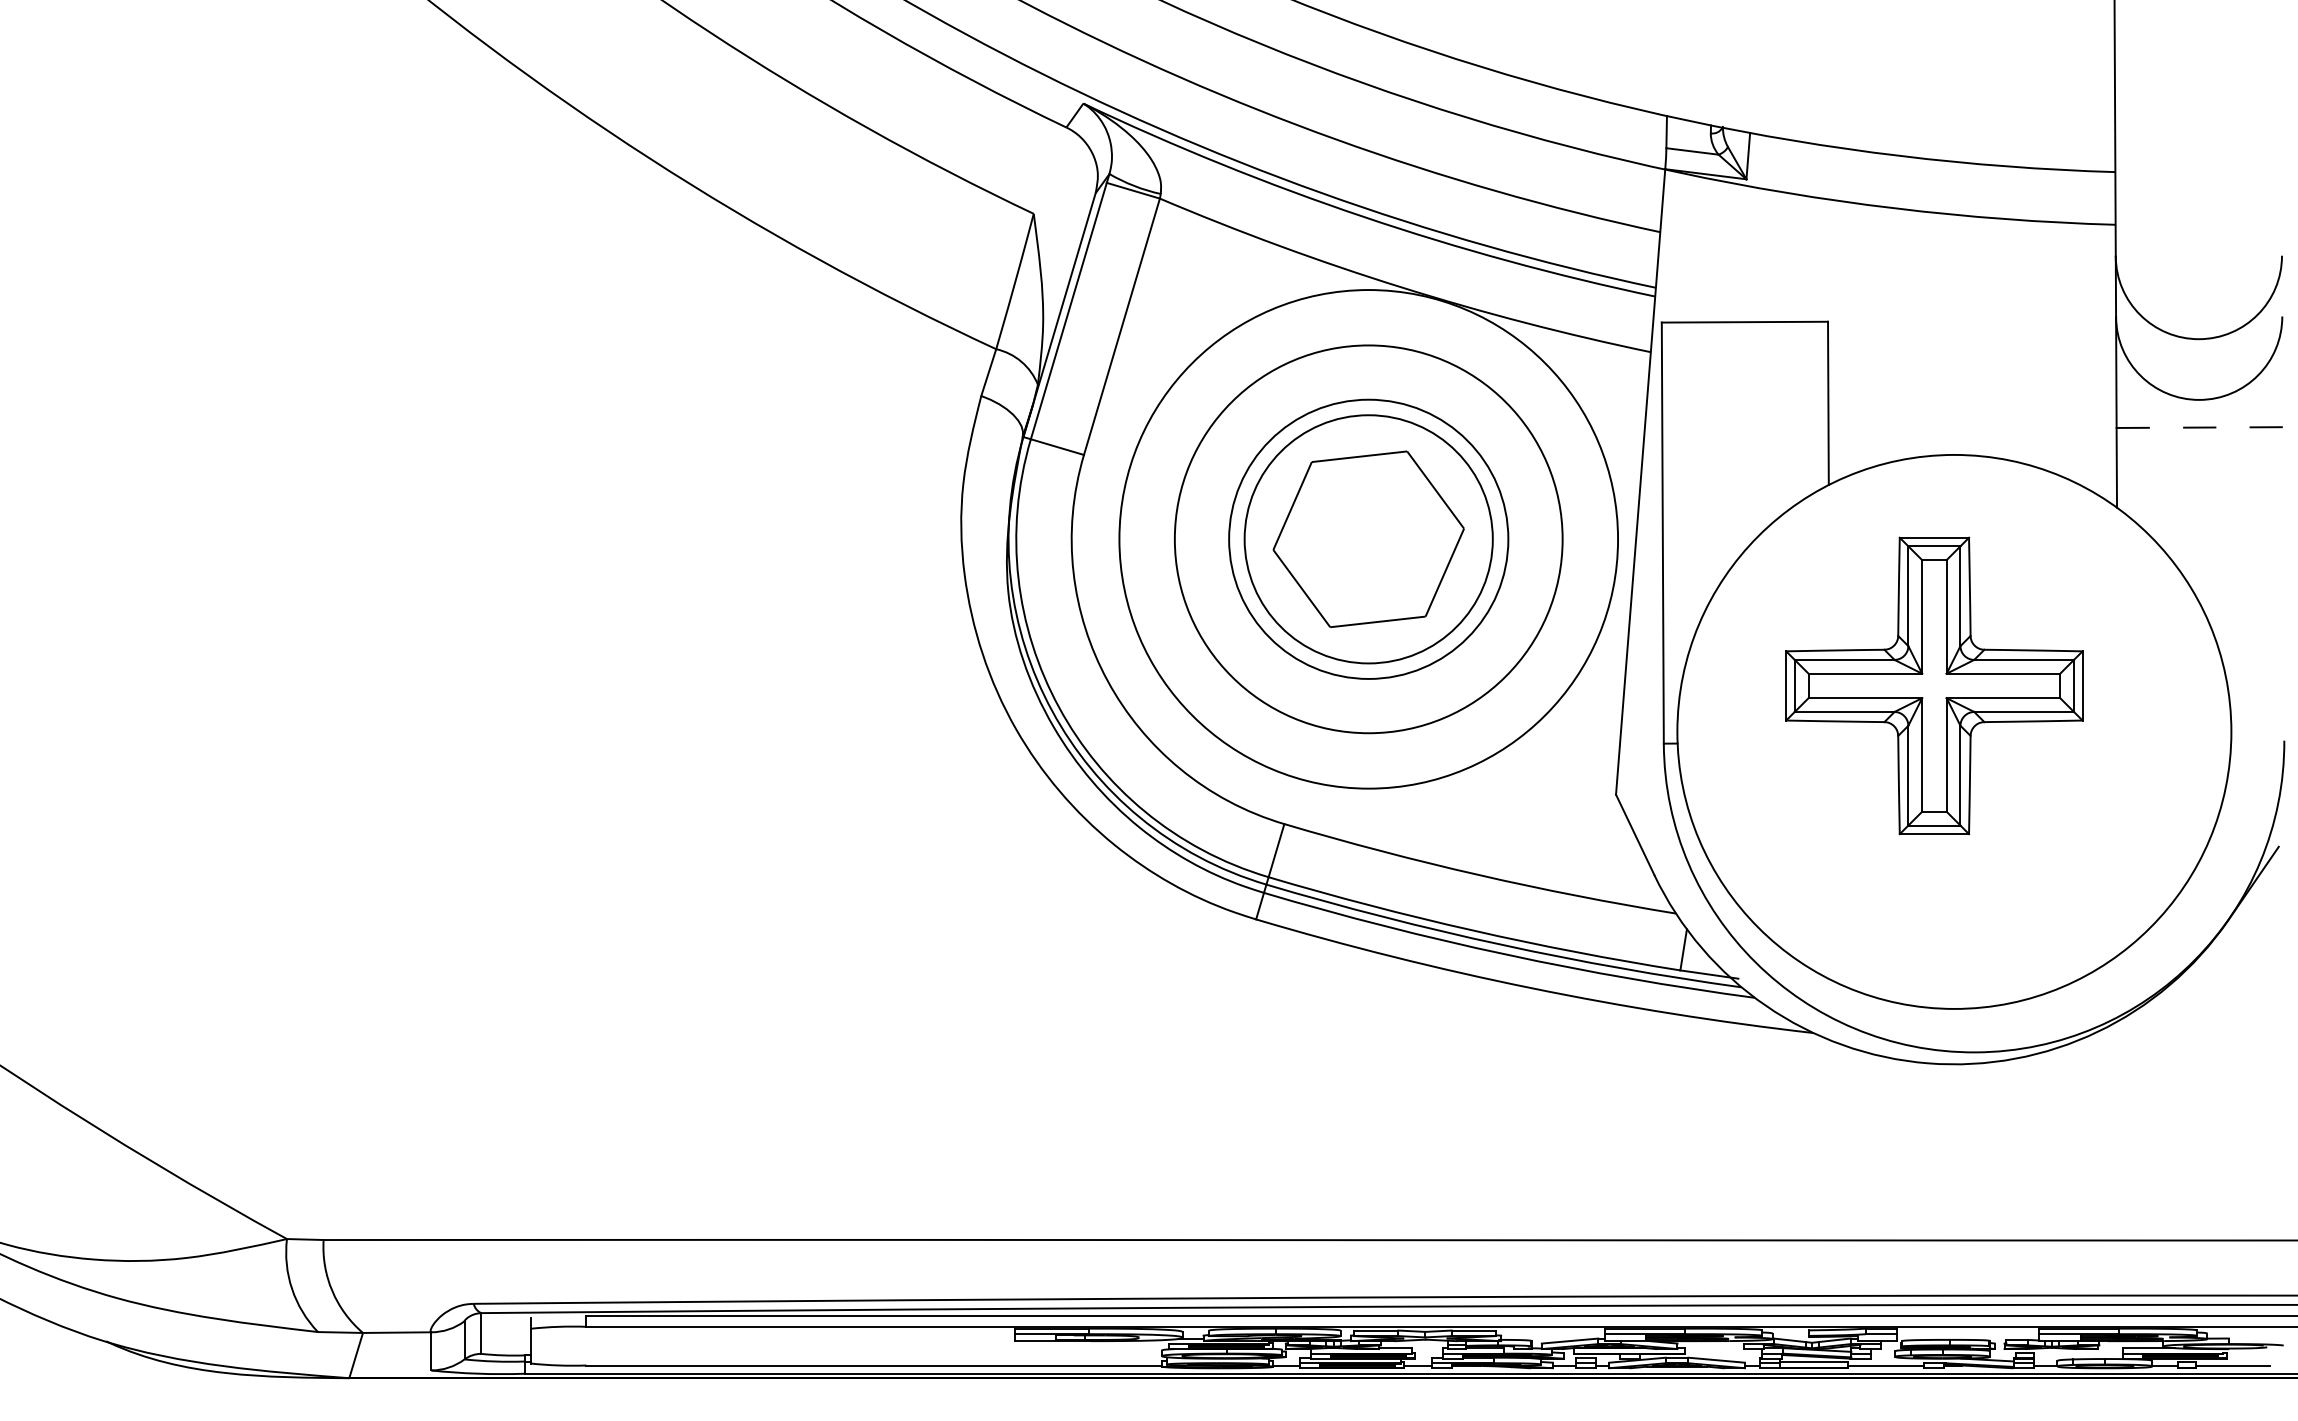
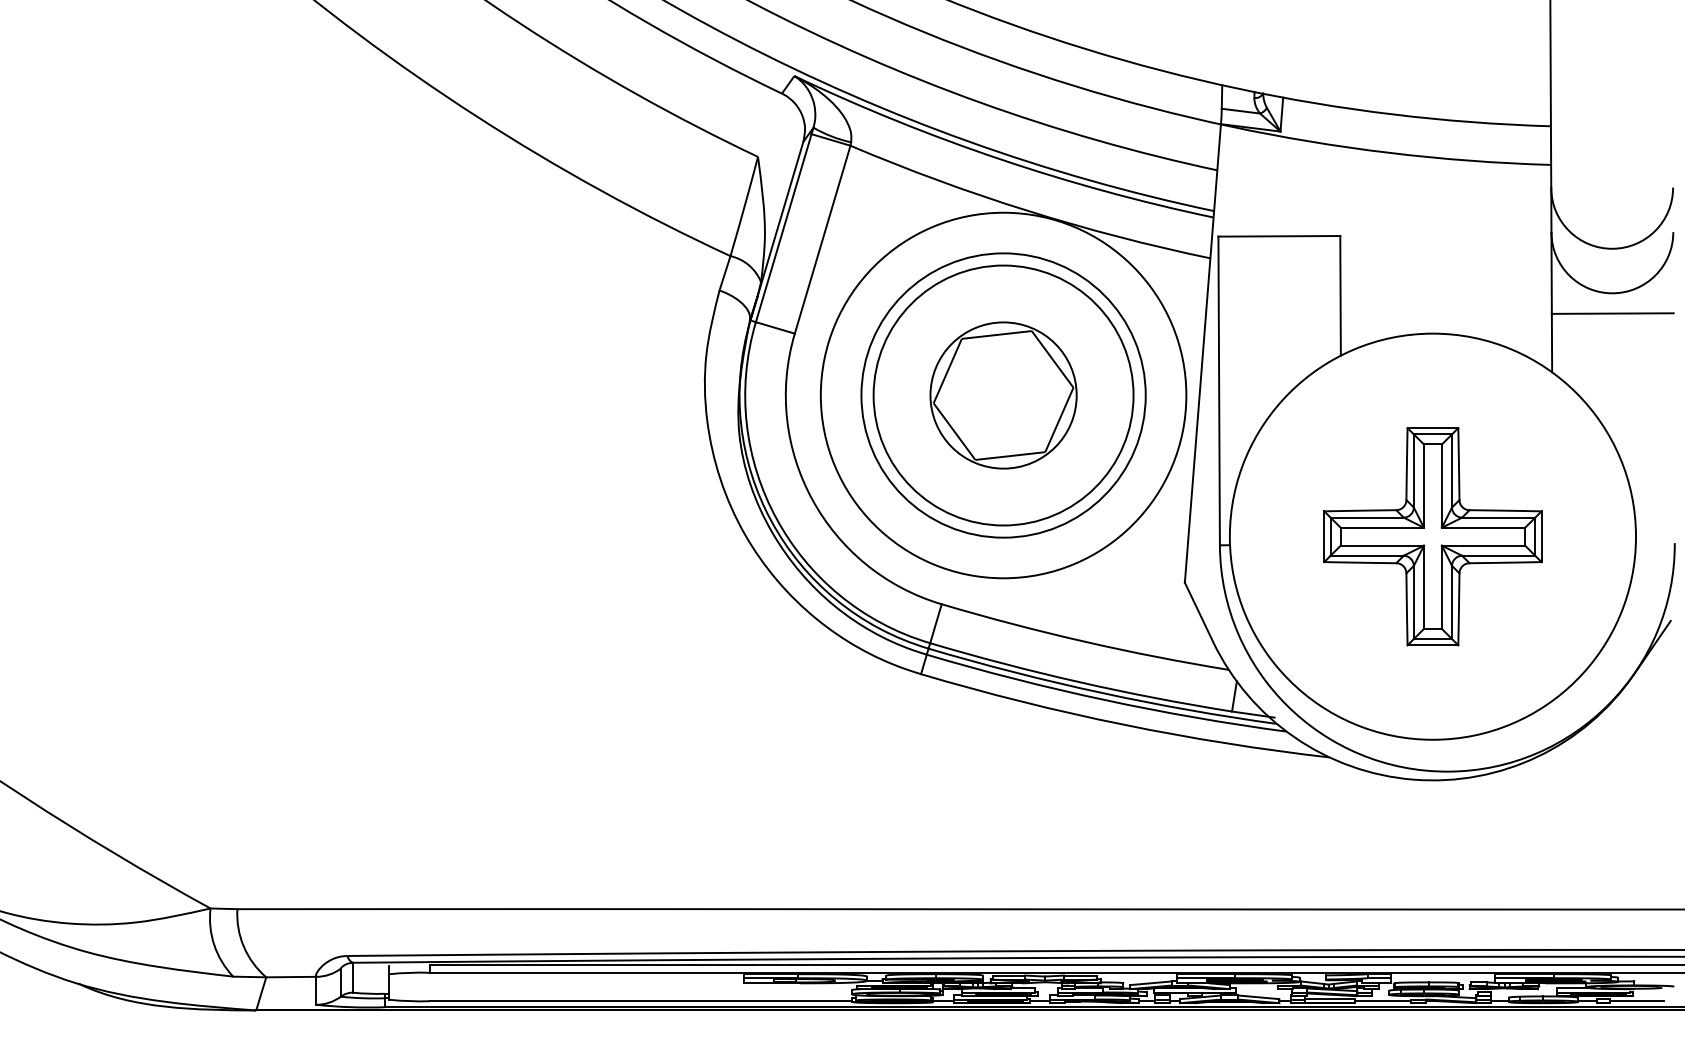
line: (2199, 427) -> (1612, 313), dashed -> solid
circle: (1368, 539) -> (1003, 395), size x0.71
circle: (1368, 539) -> (1003, 395), size x1.43
part: (1934, 685) -> (1433, 536), moved

